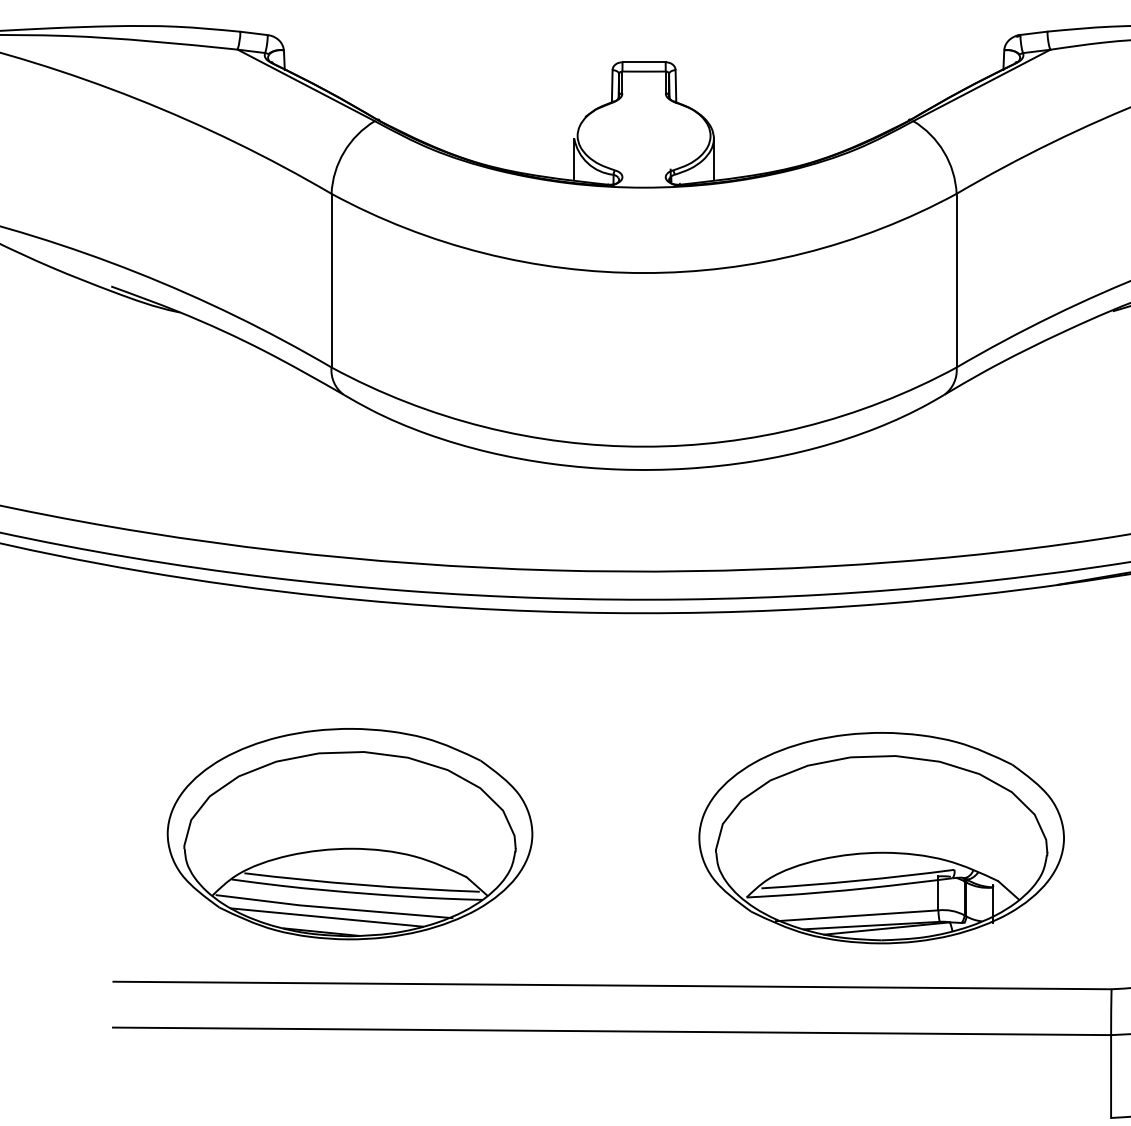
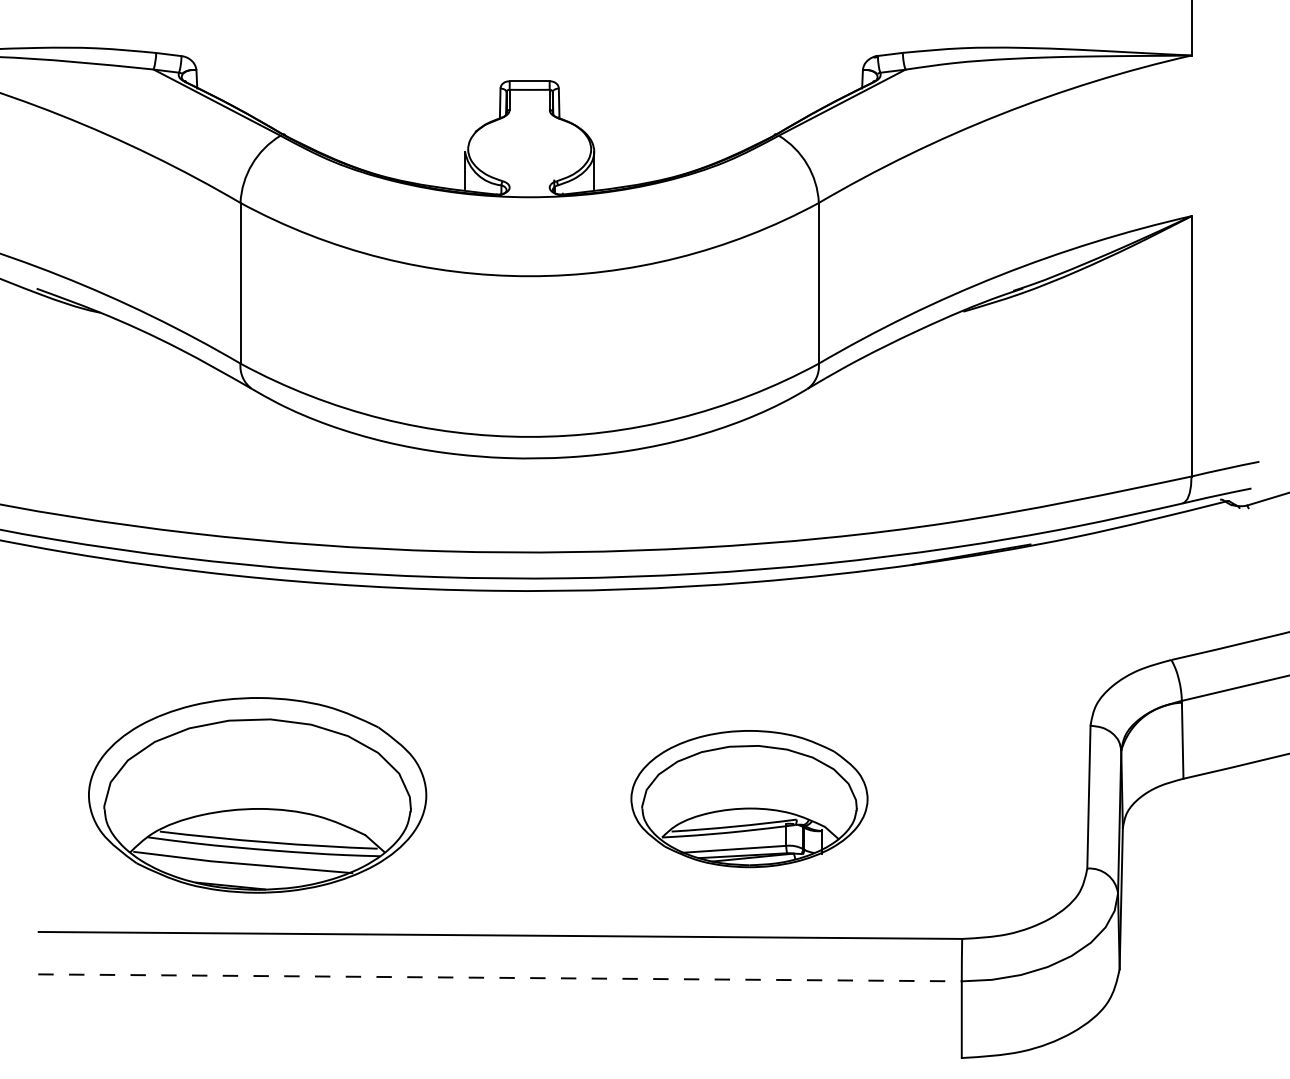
part: (881, 837) -> (749, 798), size x0.7
line: (327, 917) -> (236, 872), removed
line: (612, 1030) -> (500, 977), solid -> dashed

